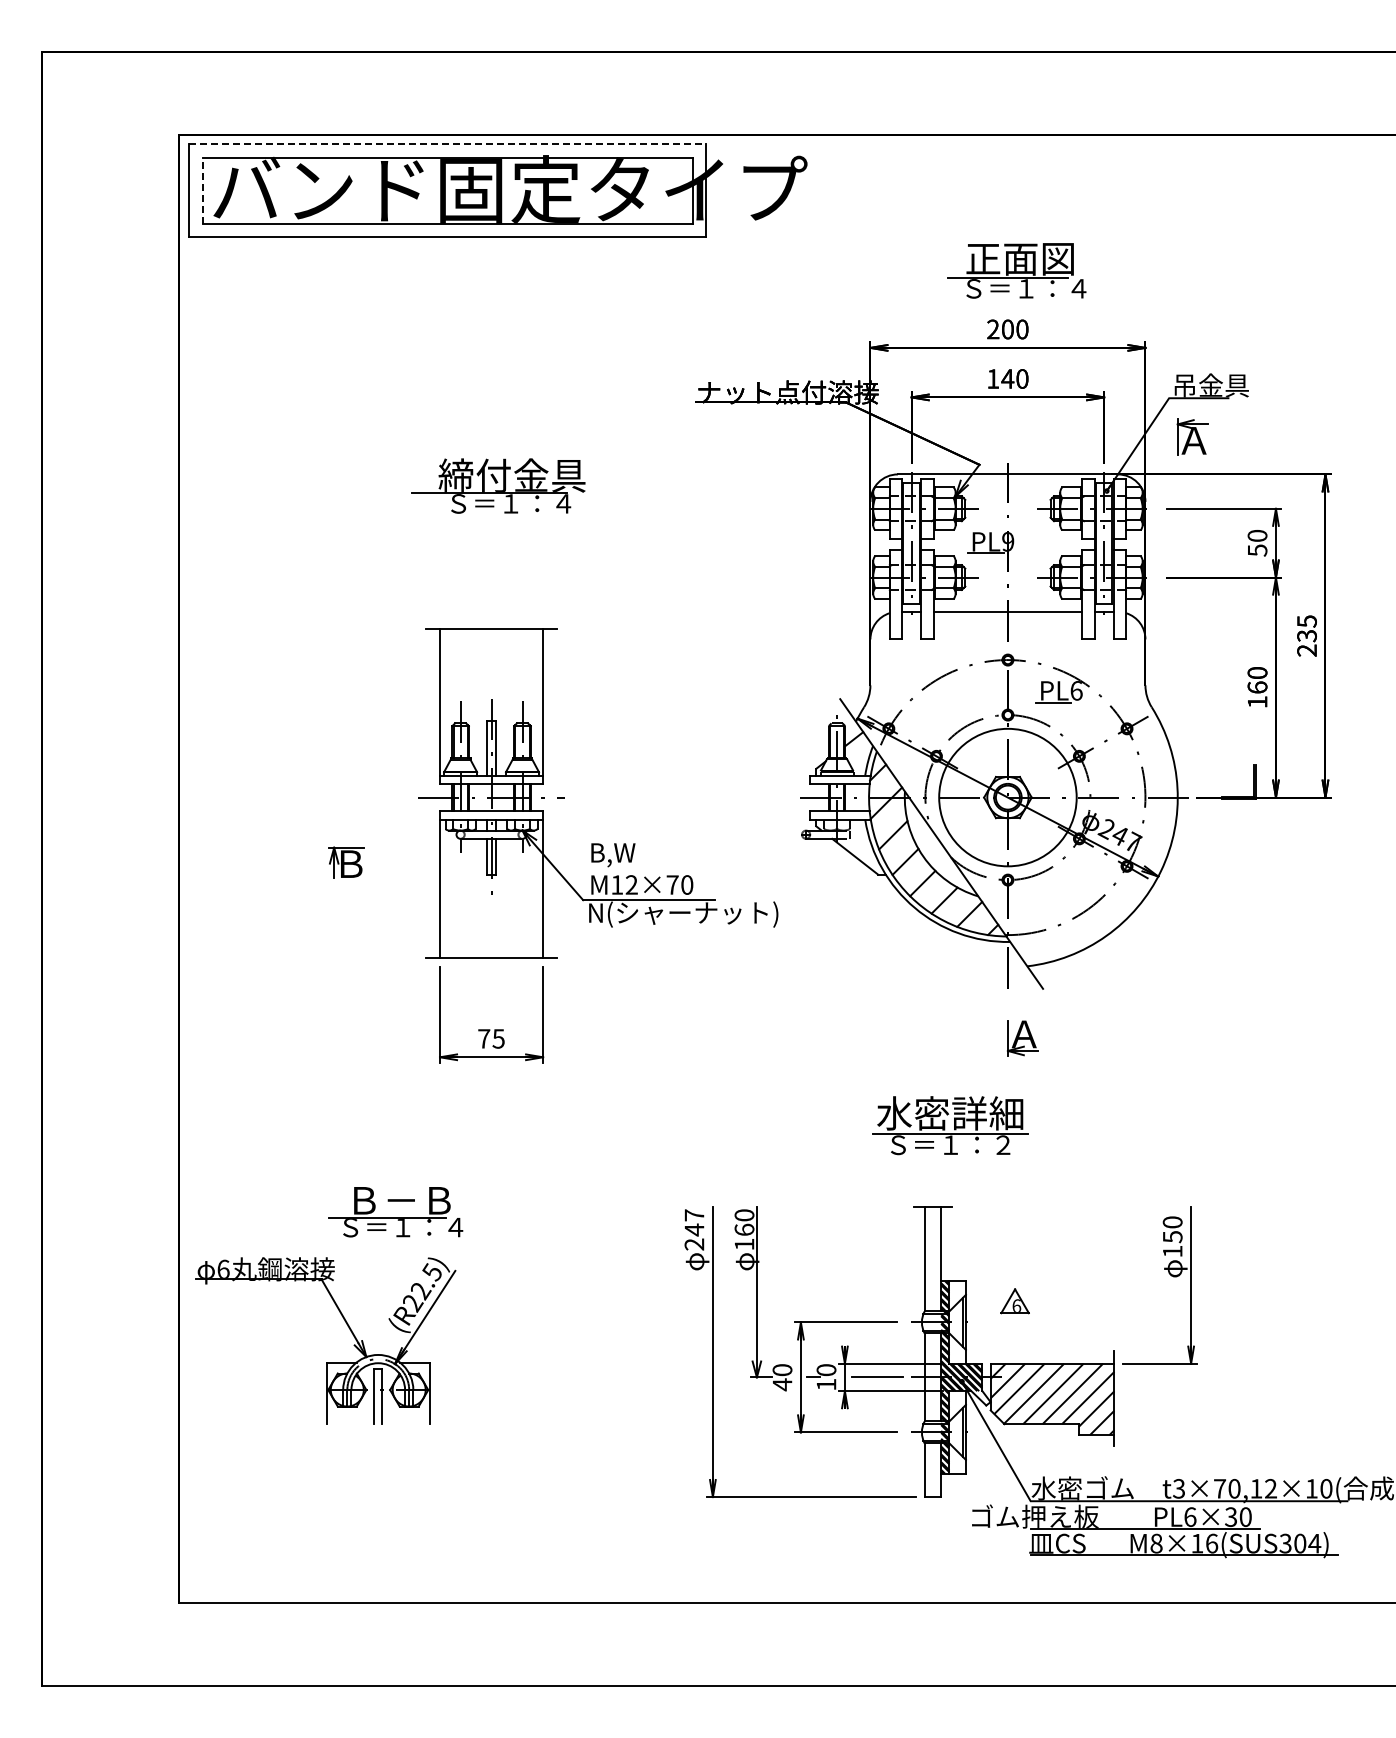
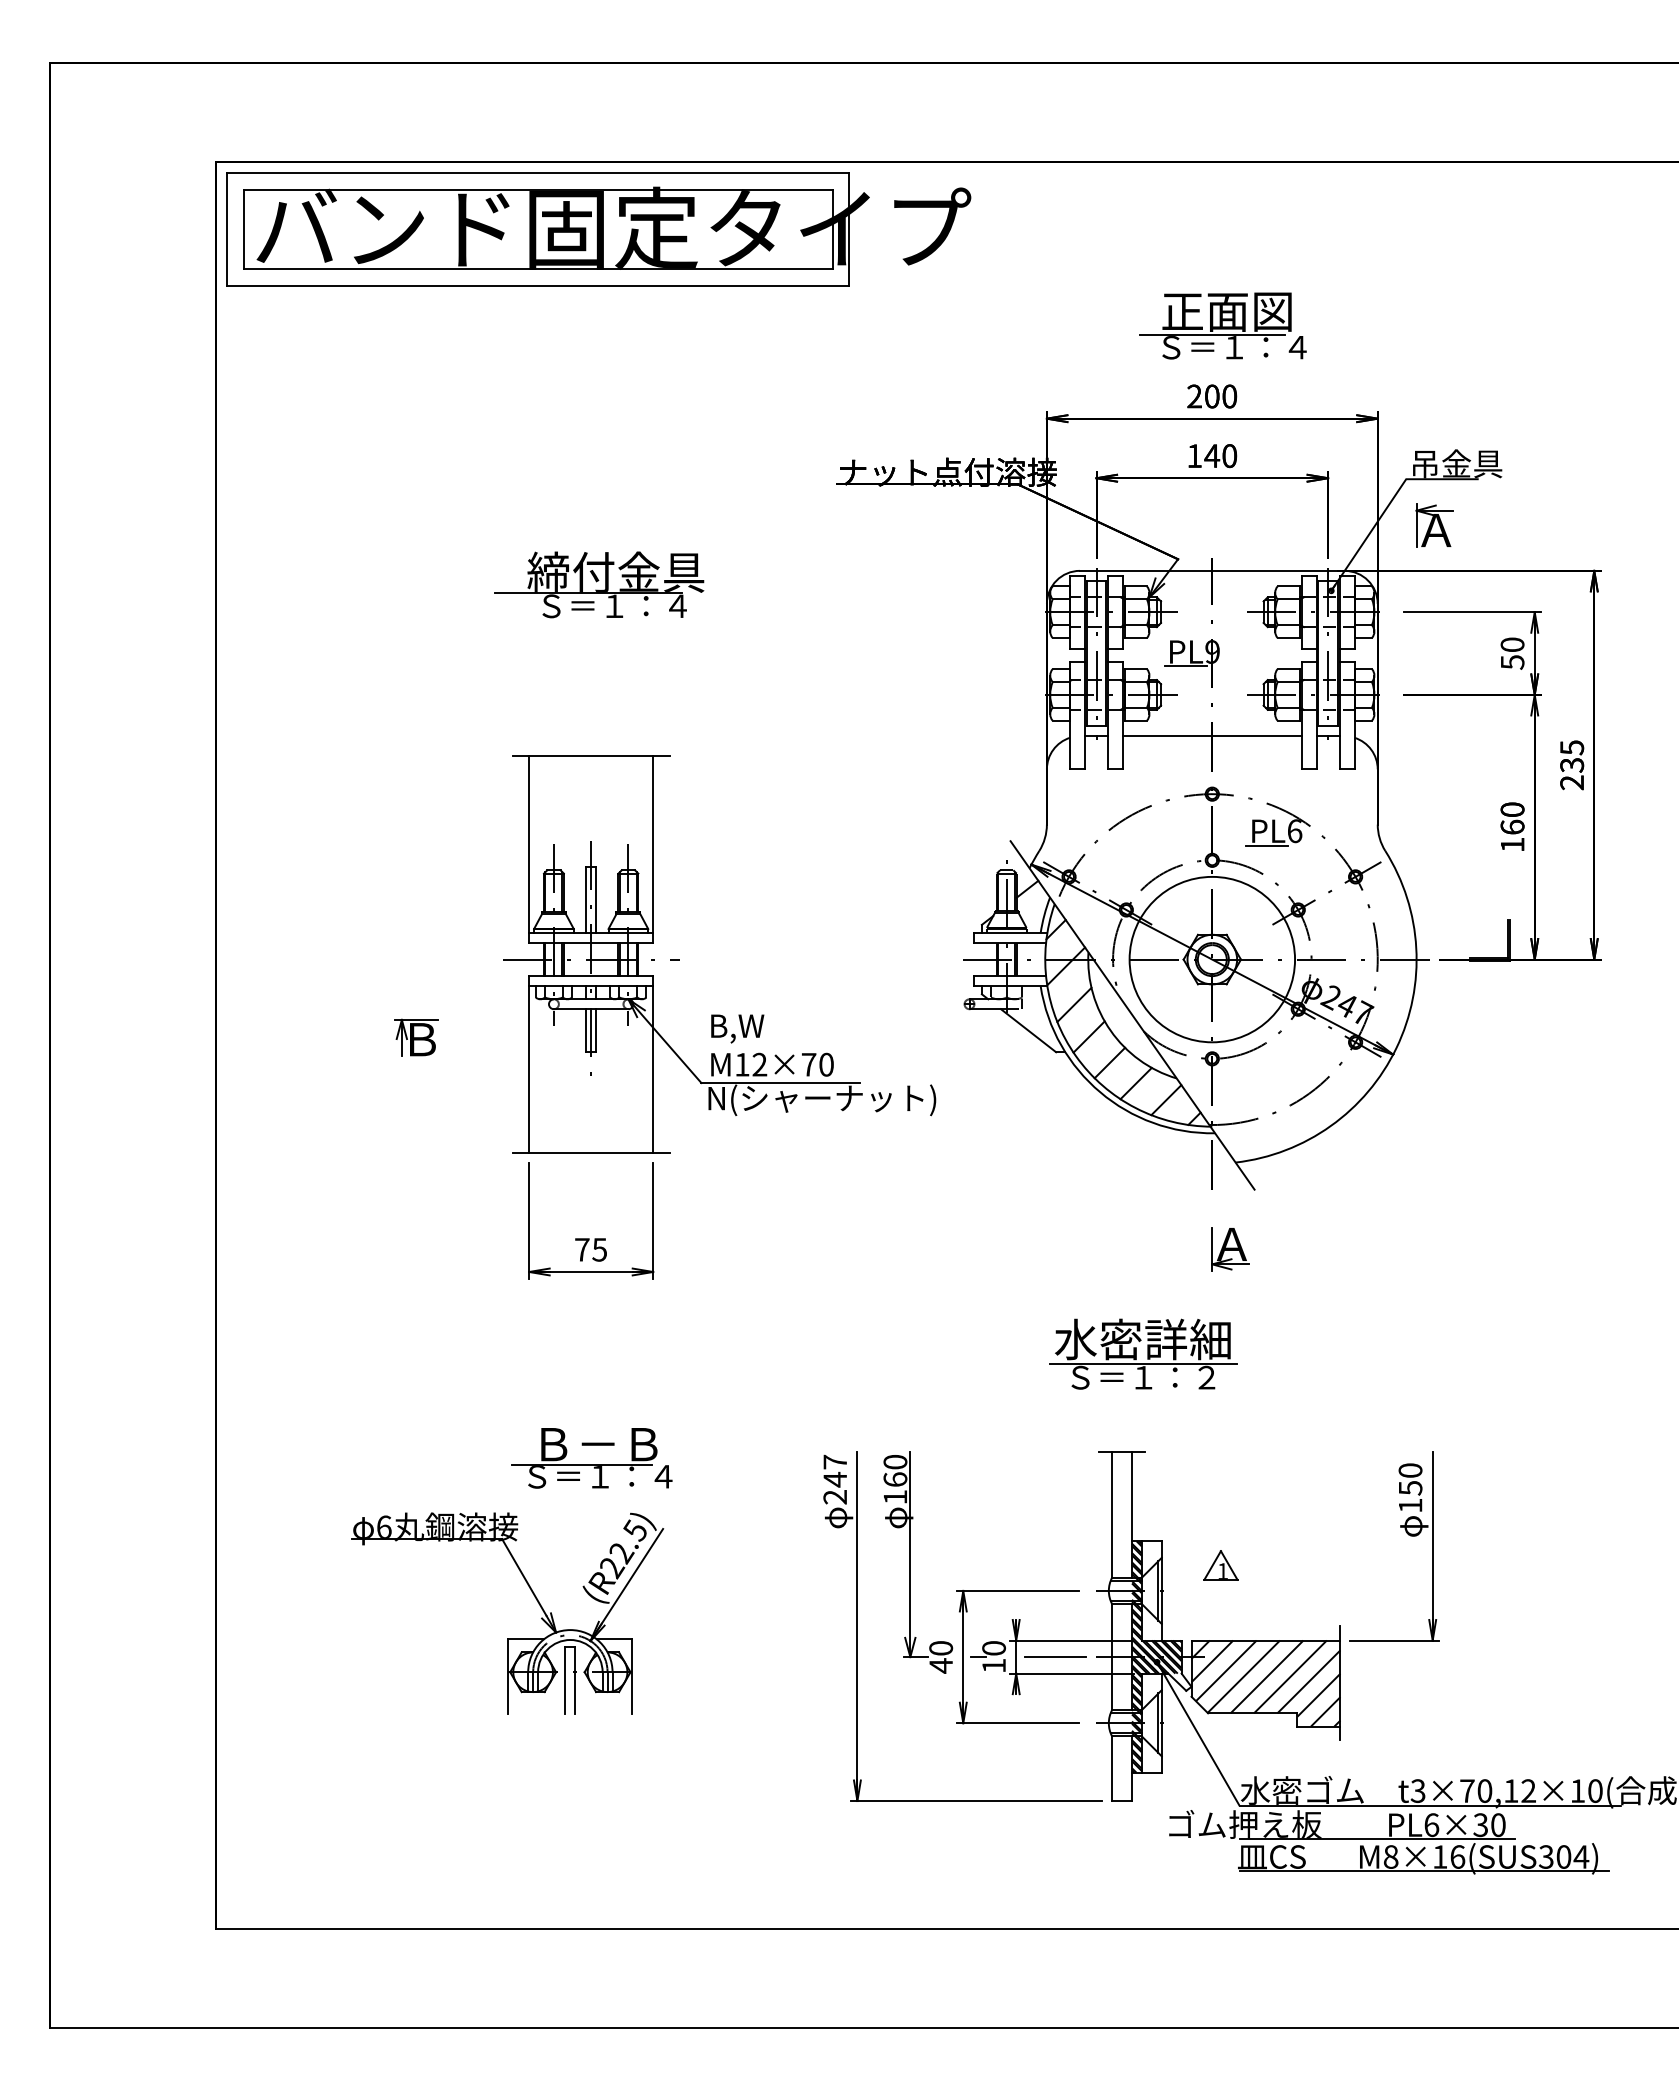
line: (447, 143) -> (538, 172), dashed -> solid
line: (202, 190) -> (243, 229), dashed -> solid
part: (329, 1305) -> (511, 1570), moved
text: (1016, 1305) -> (1222, 1570), 6 -> 1

